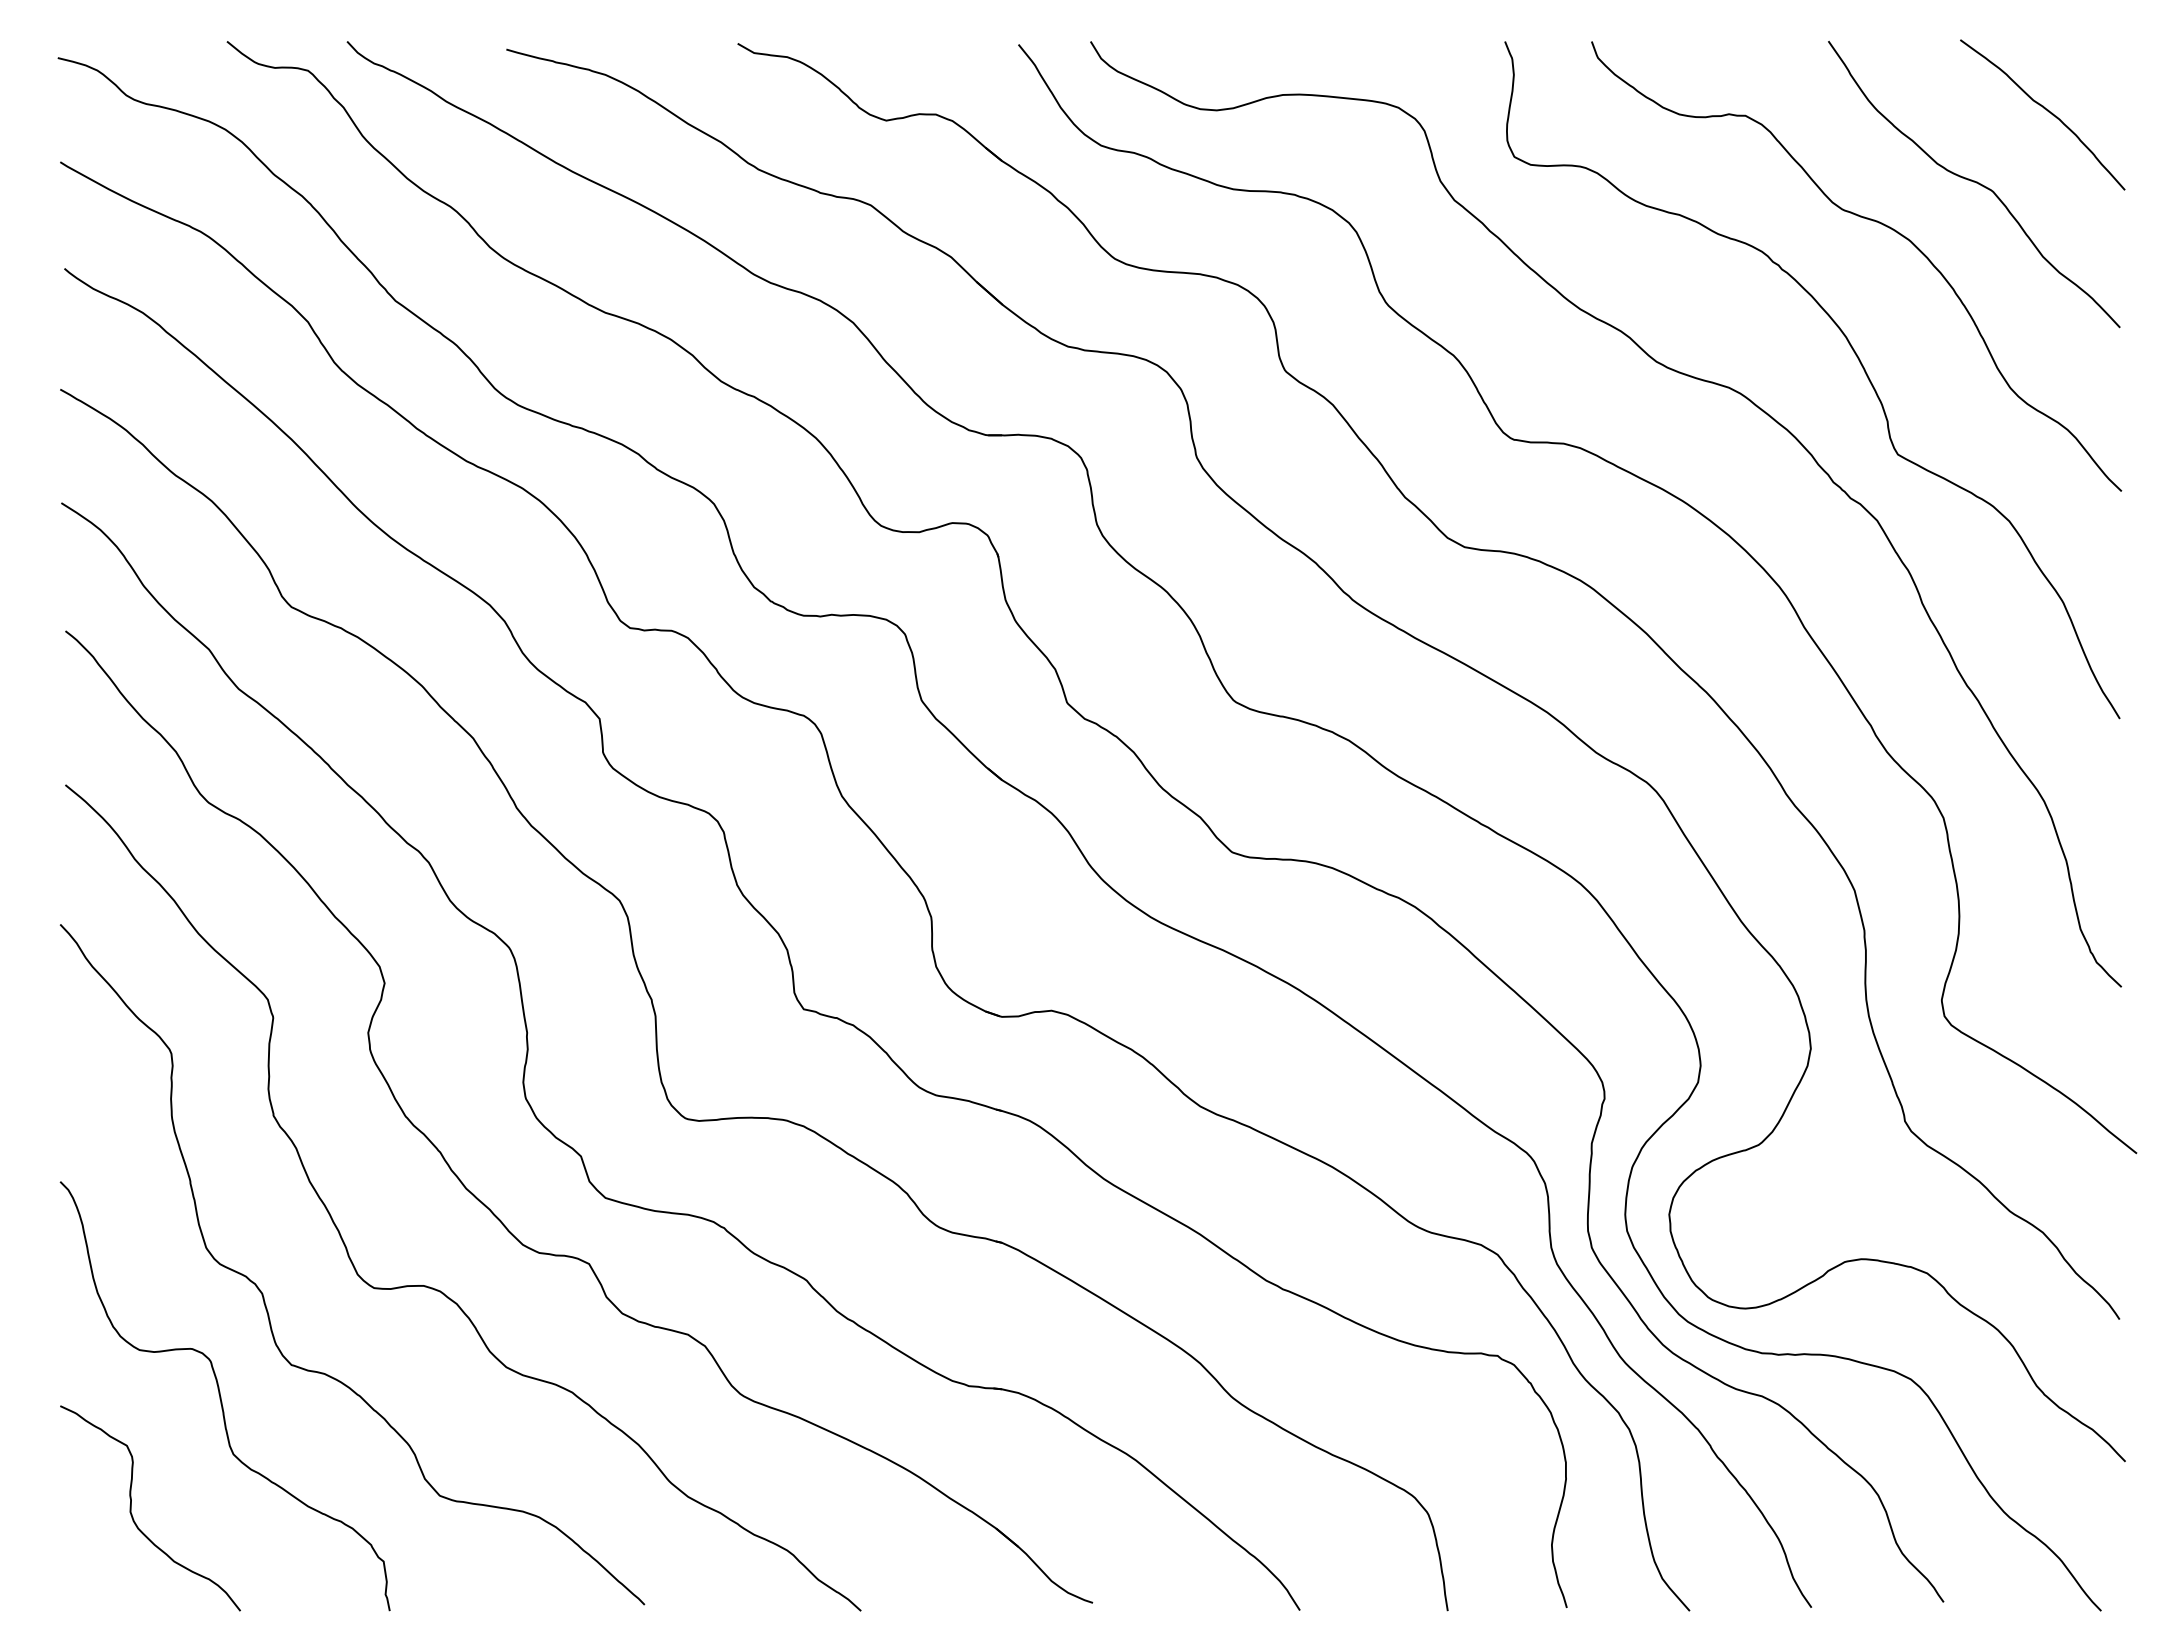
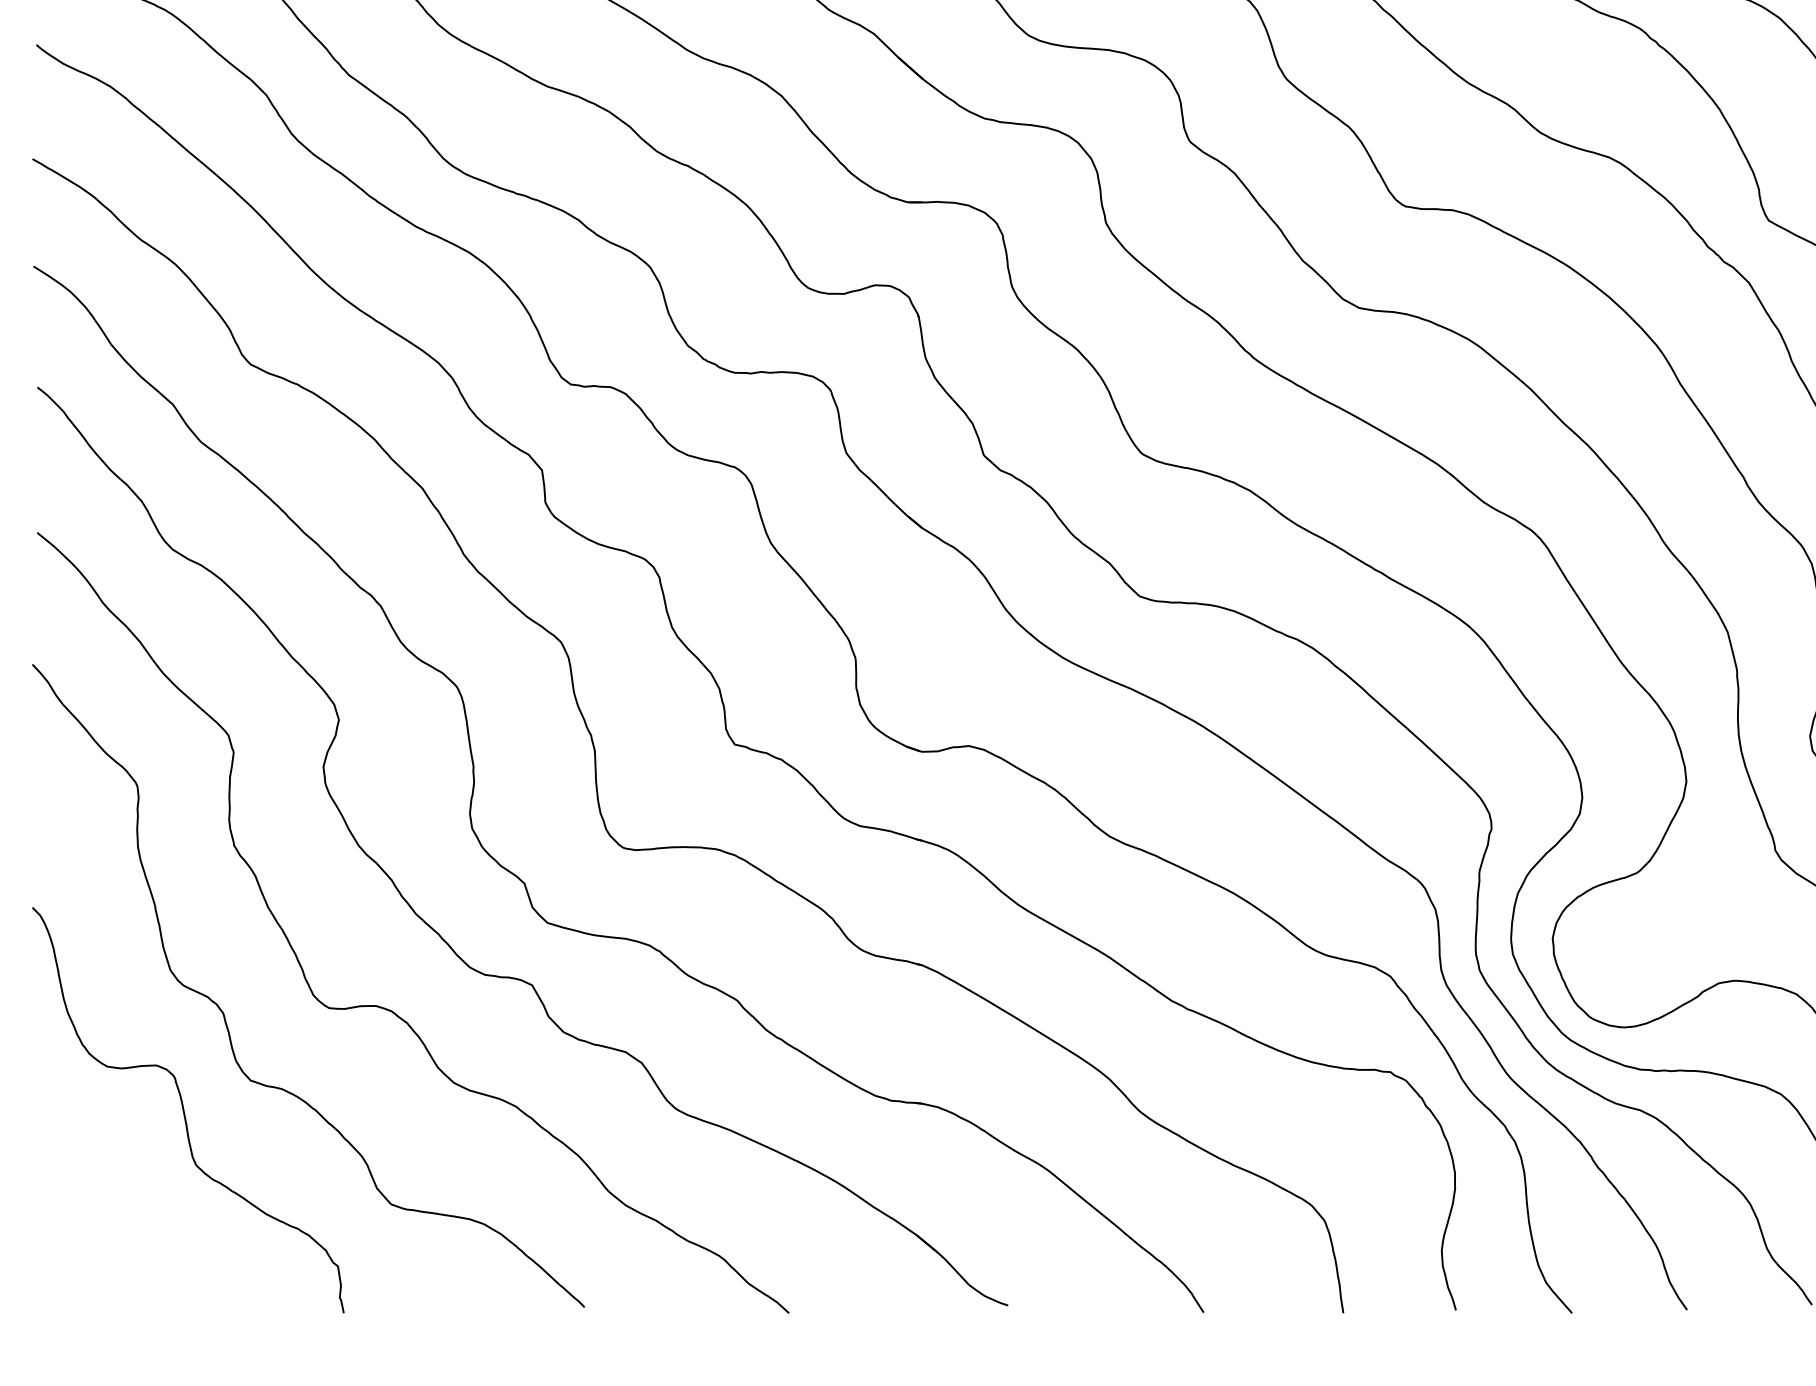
curve: (132, 1514) -> (100, 1221), removed

